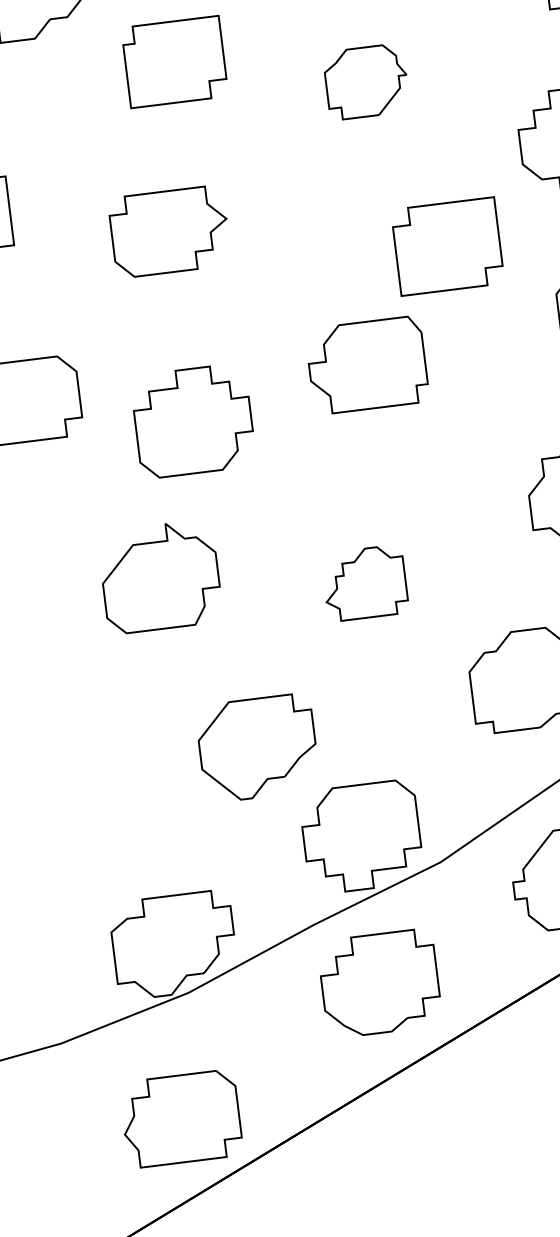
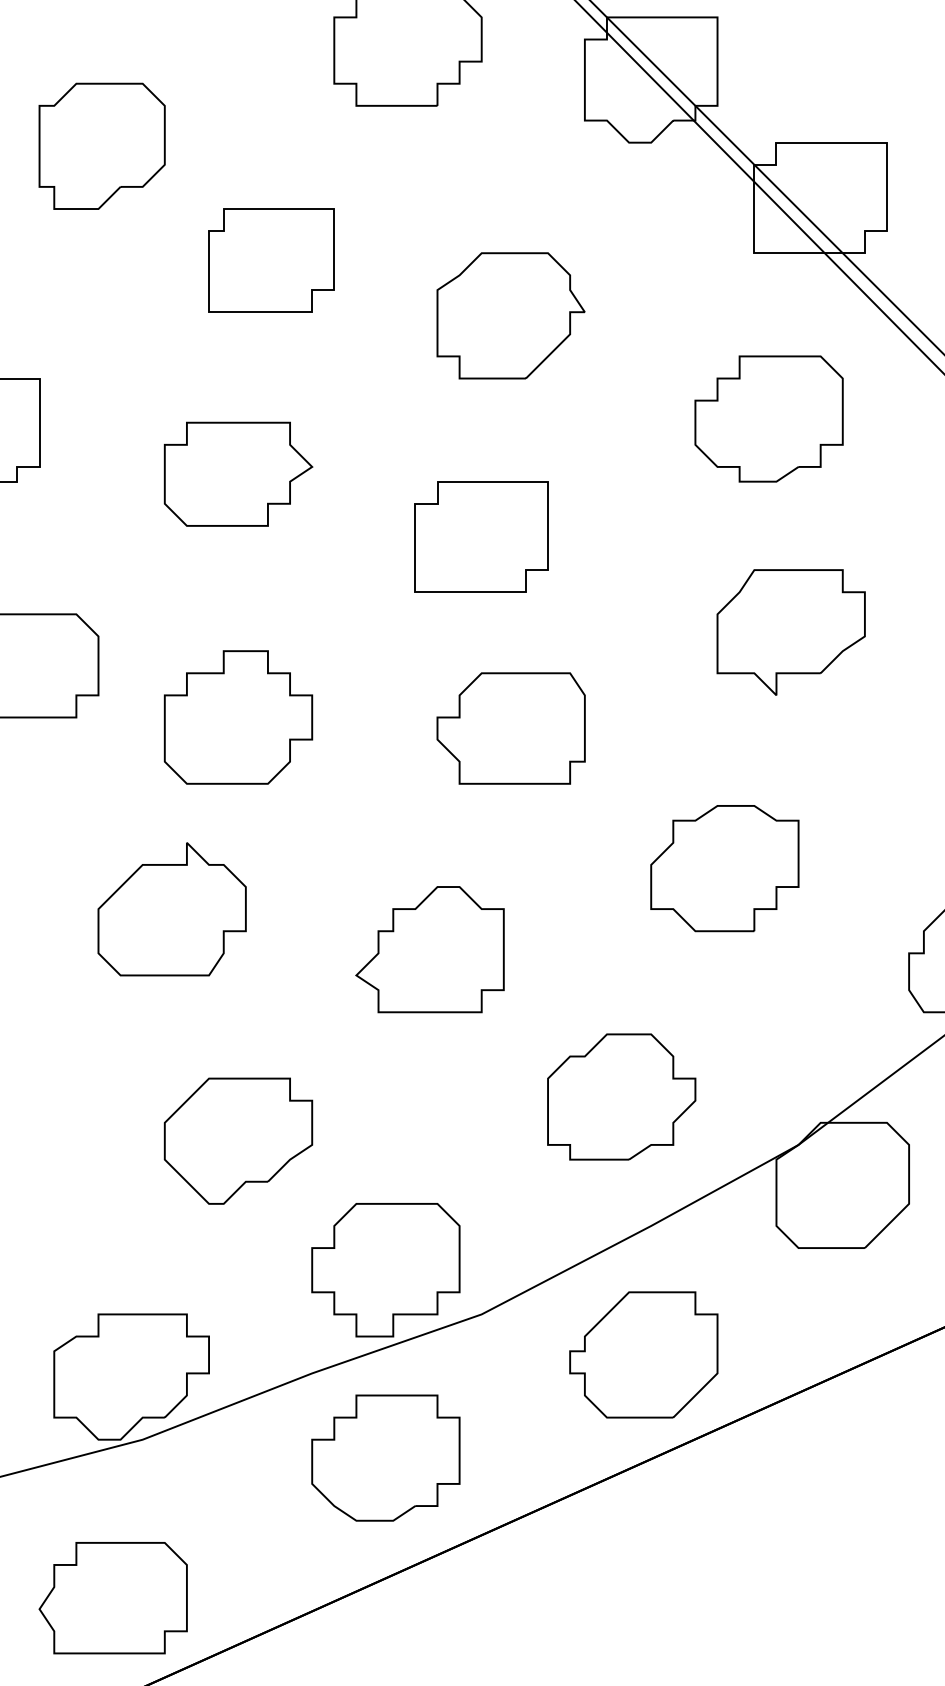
part: (366, 81) -> (510, 315), size x1.43
part: (447, 246) -> (481, 536), moved
part: (366, 365) -> (510, 728), moved
part: (364, 583) -> (429, 949), size x1.43
part: (257, 747) -> (238, 1140), moved

